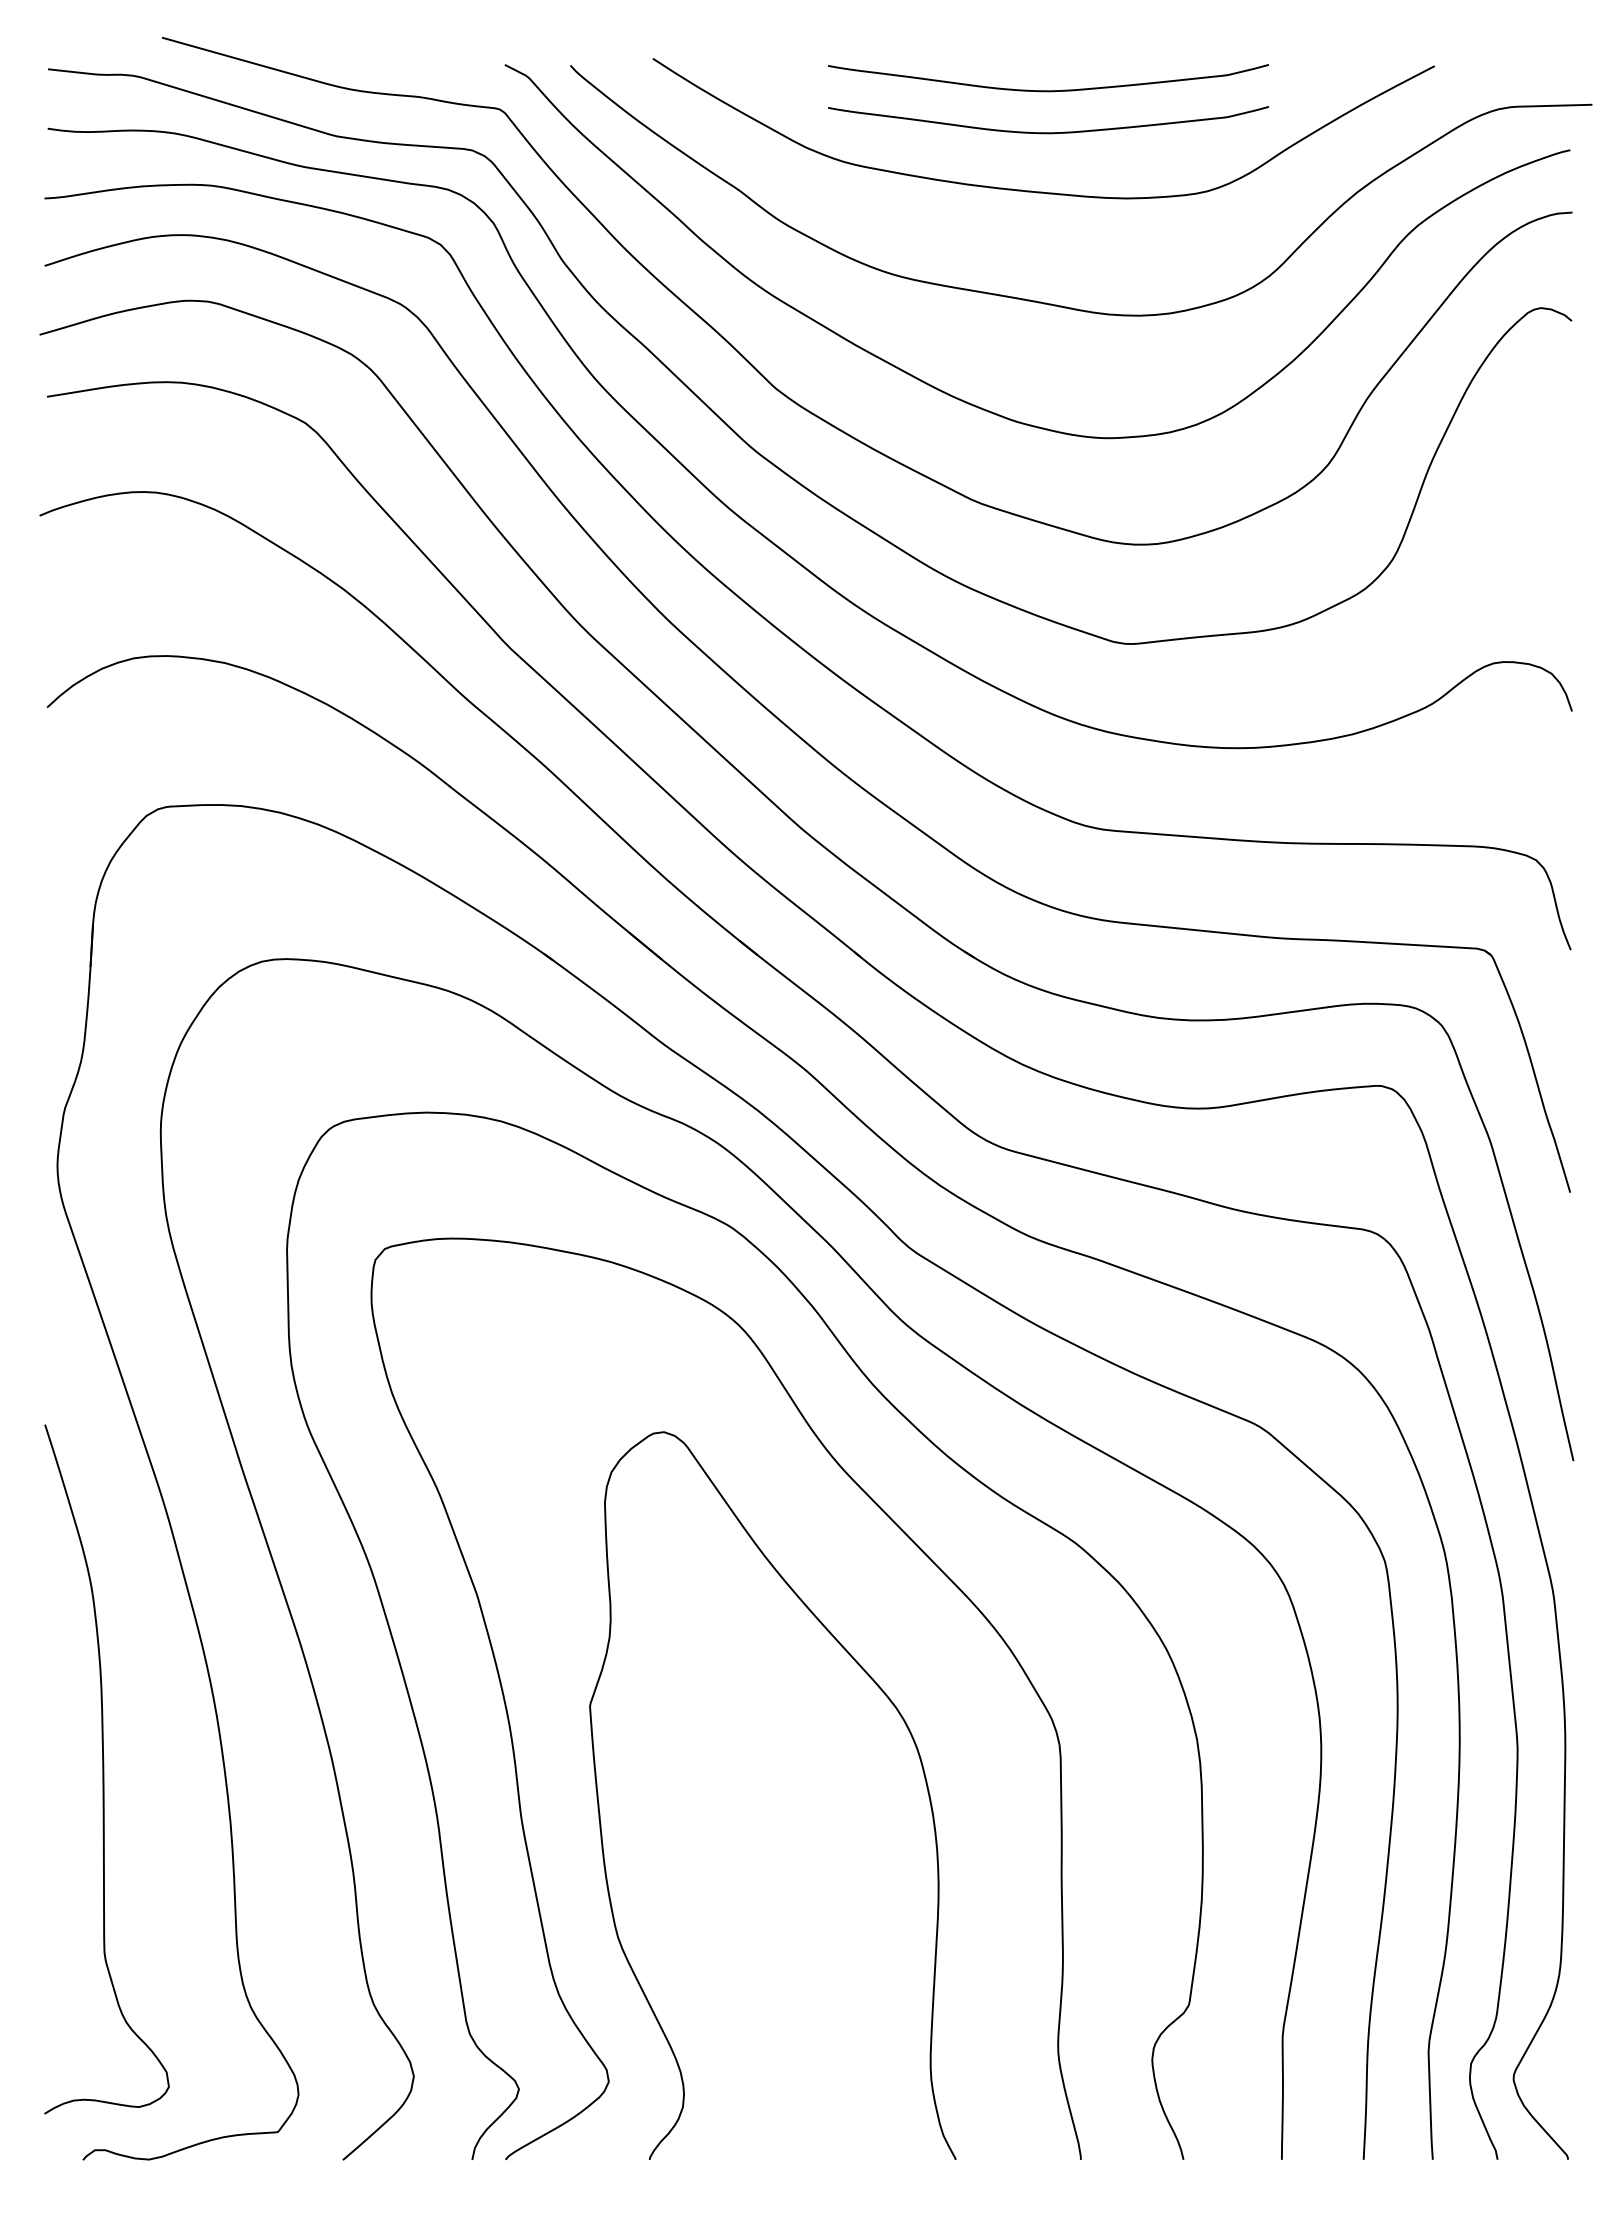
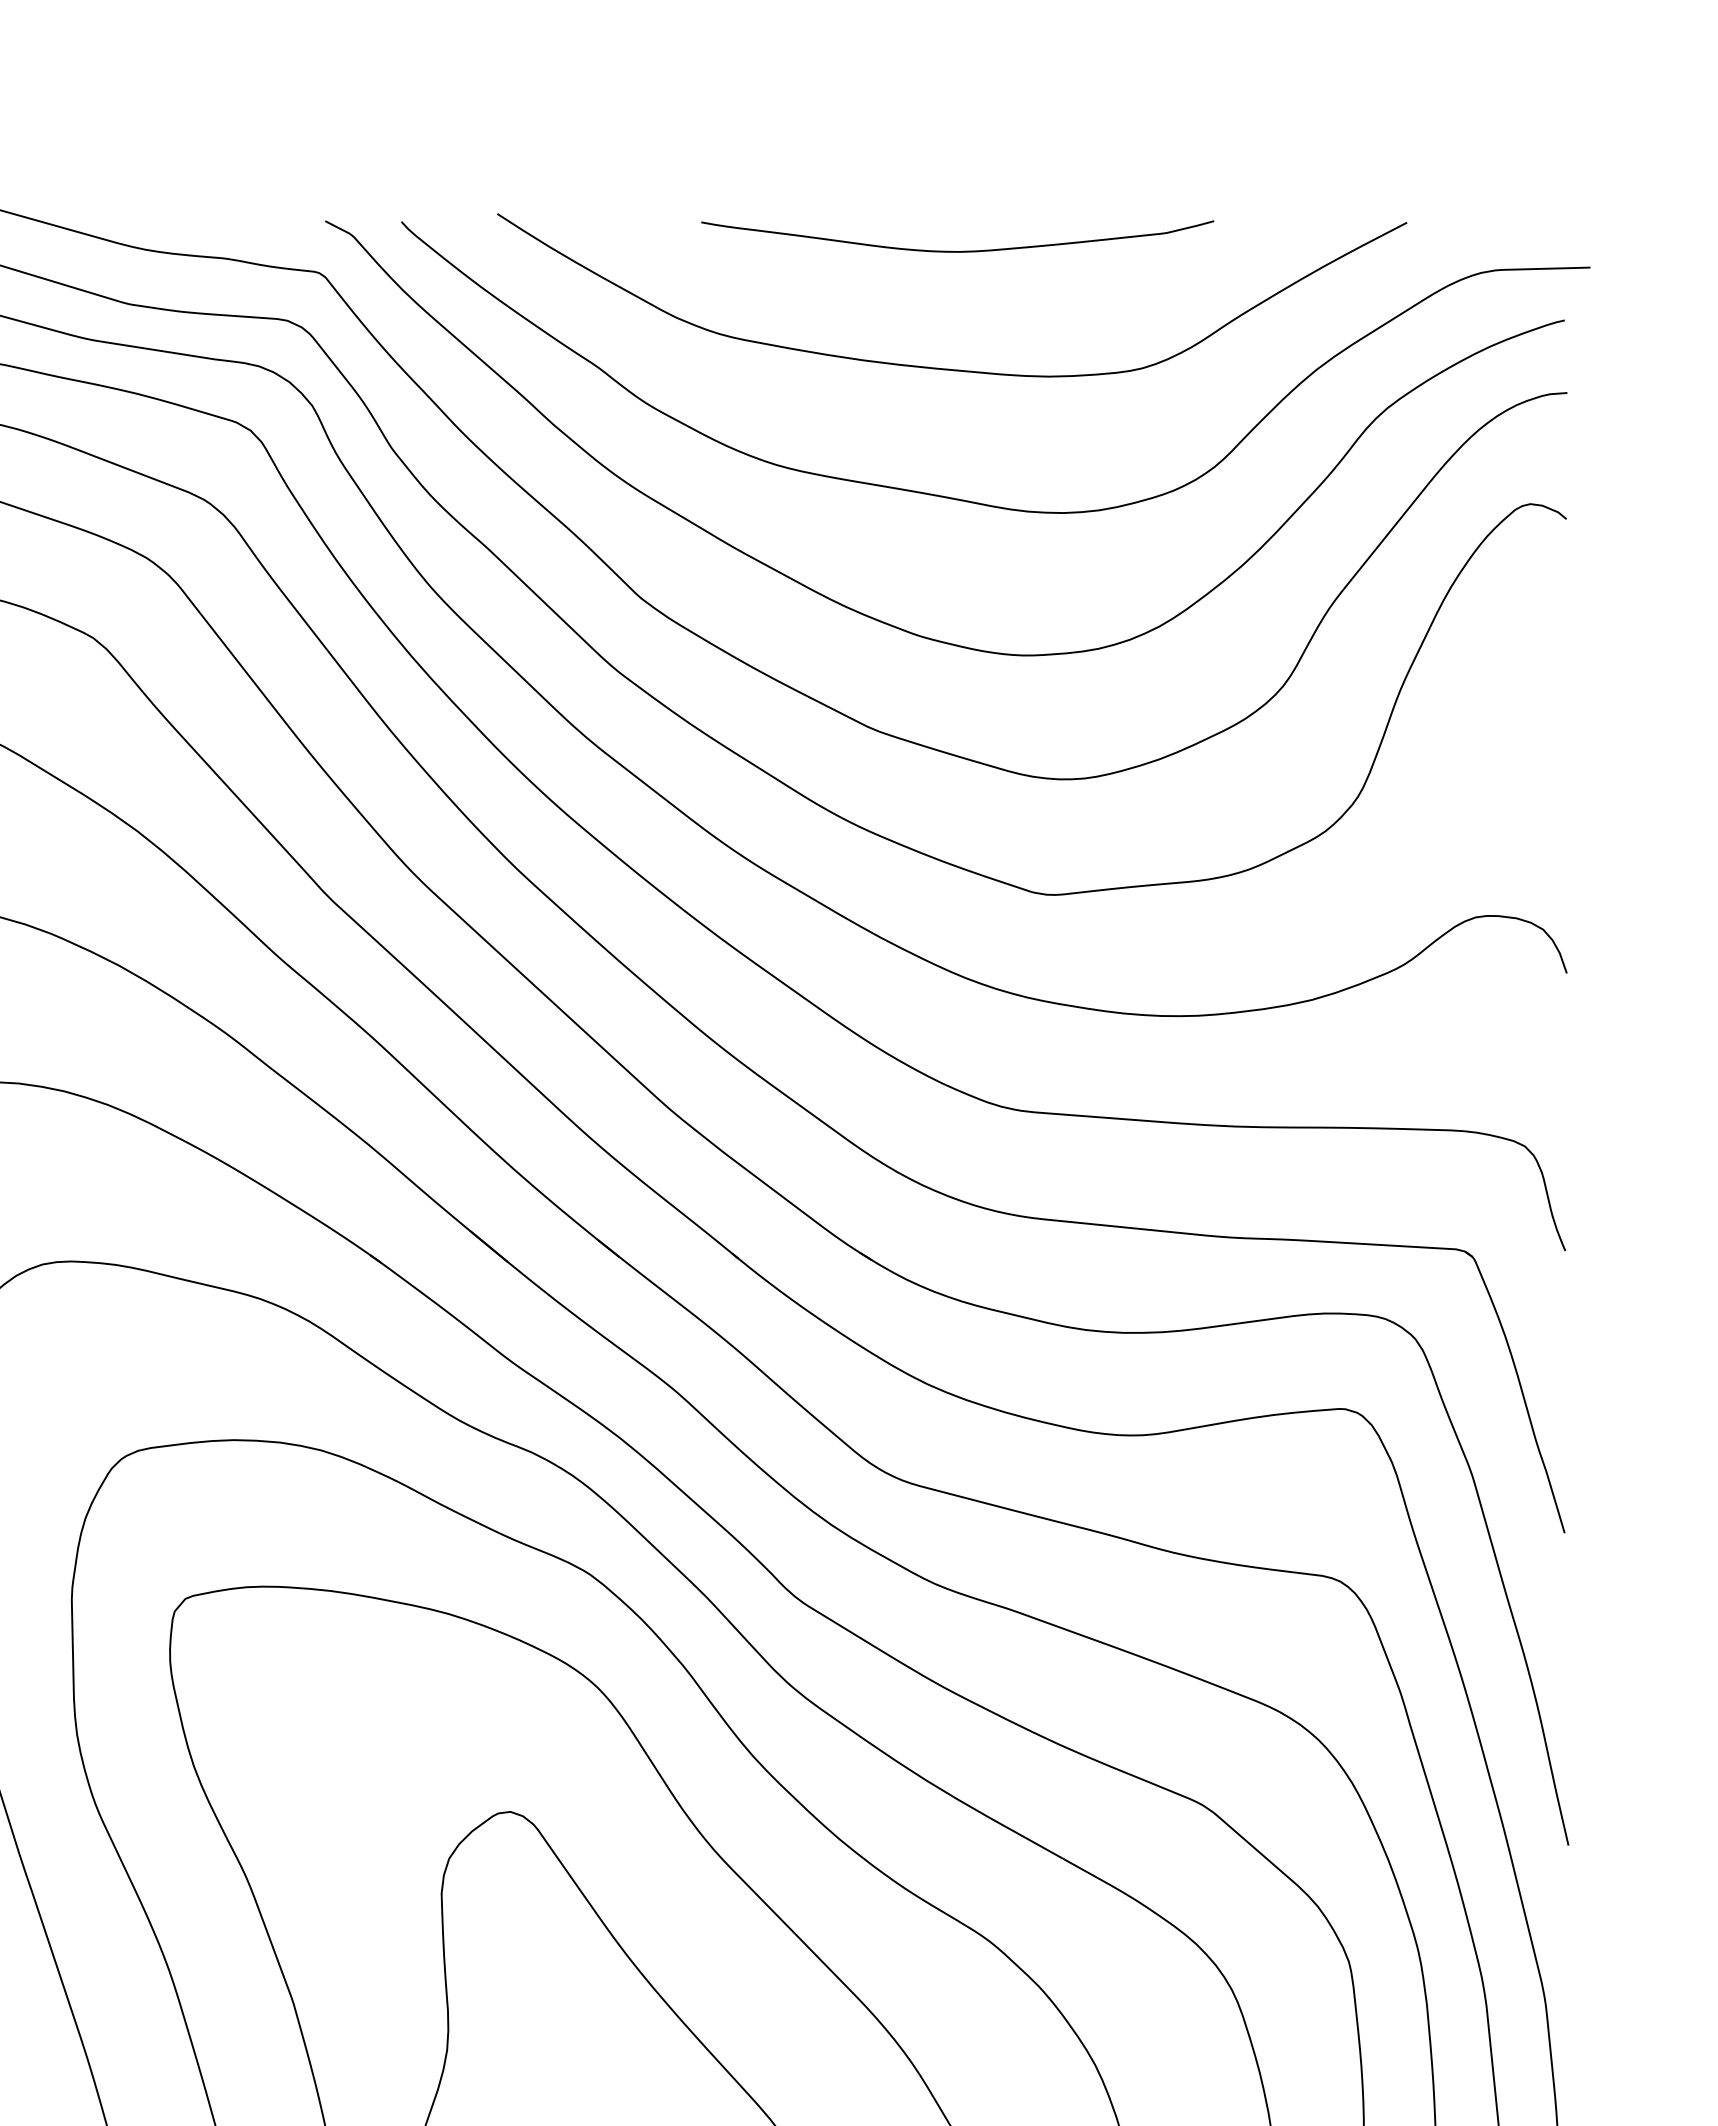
curve: (1048, 132) -> (957, 299), removed

